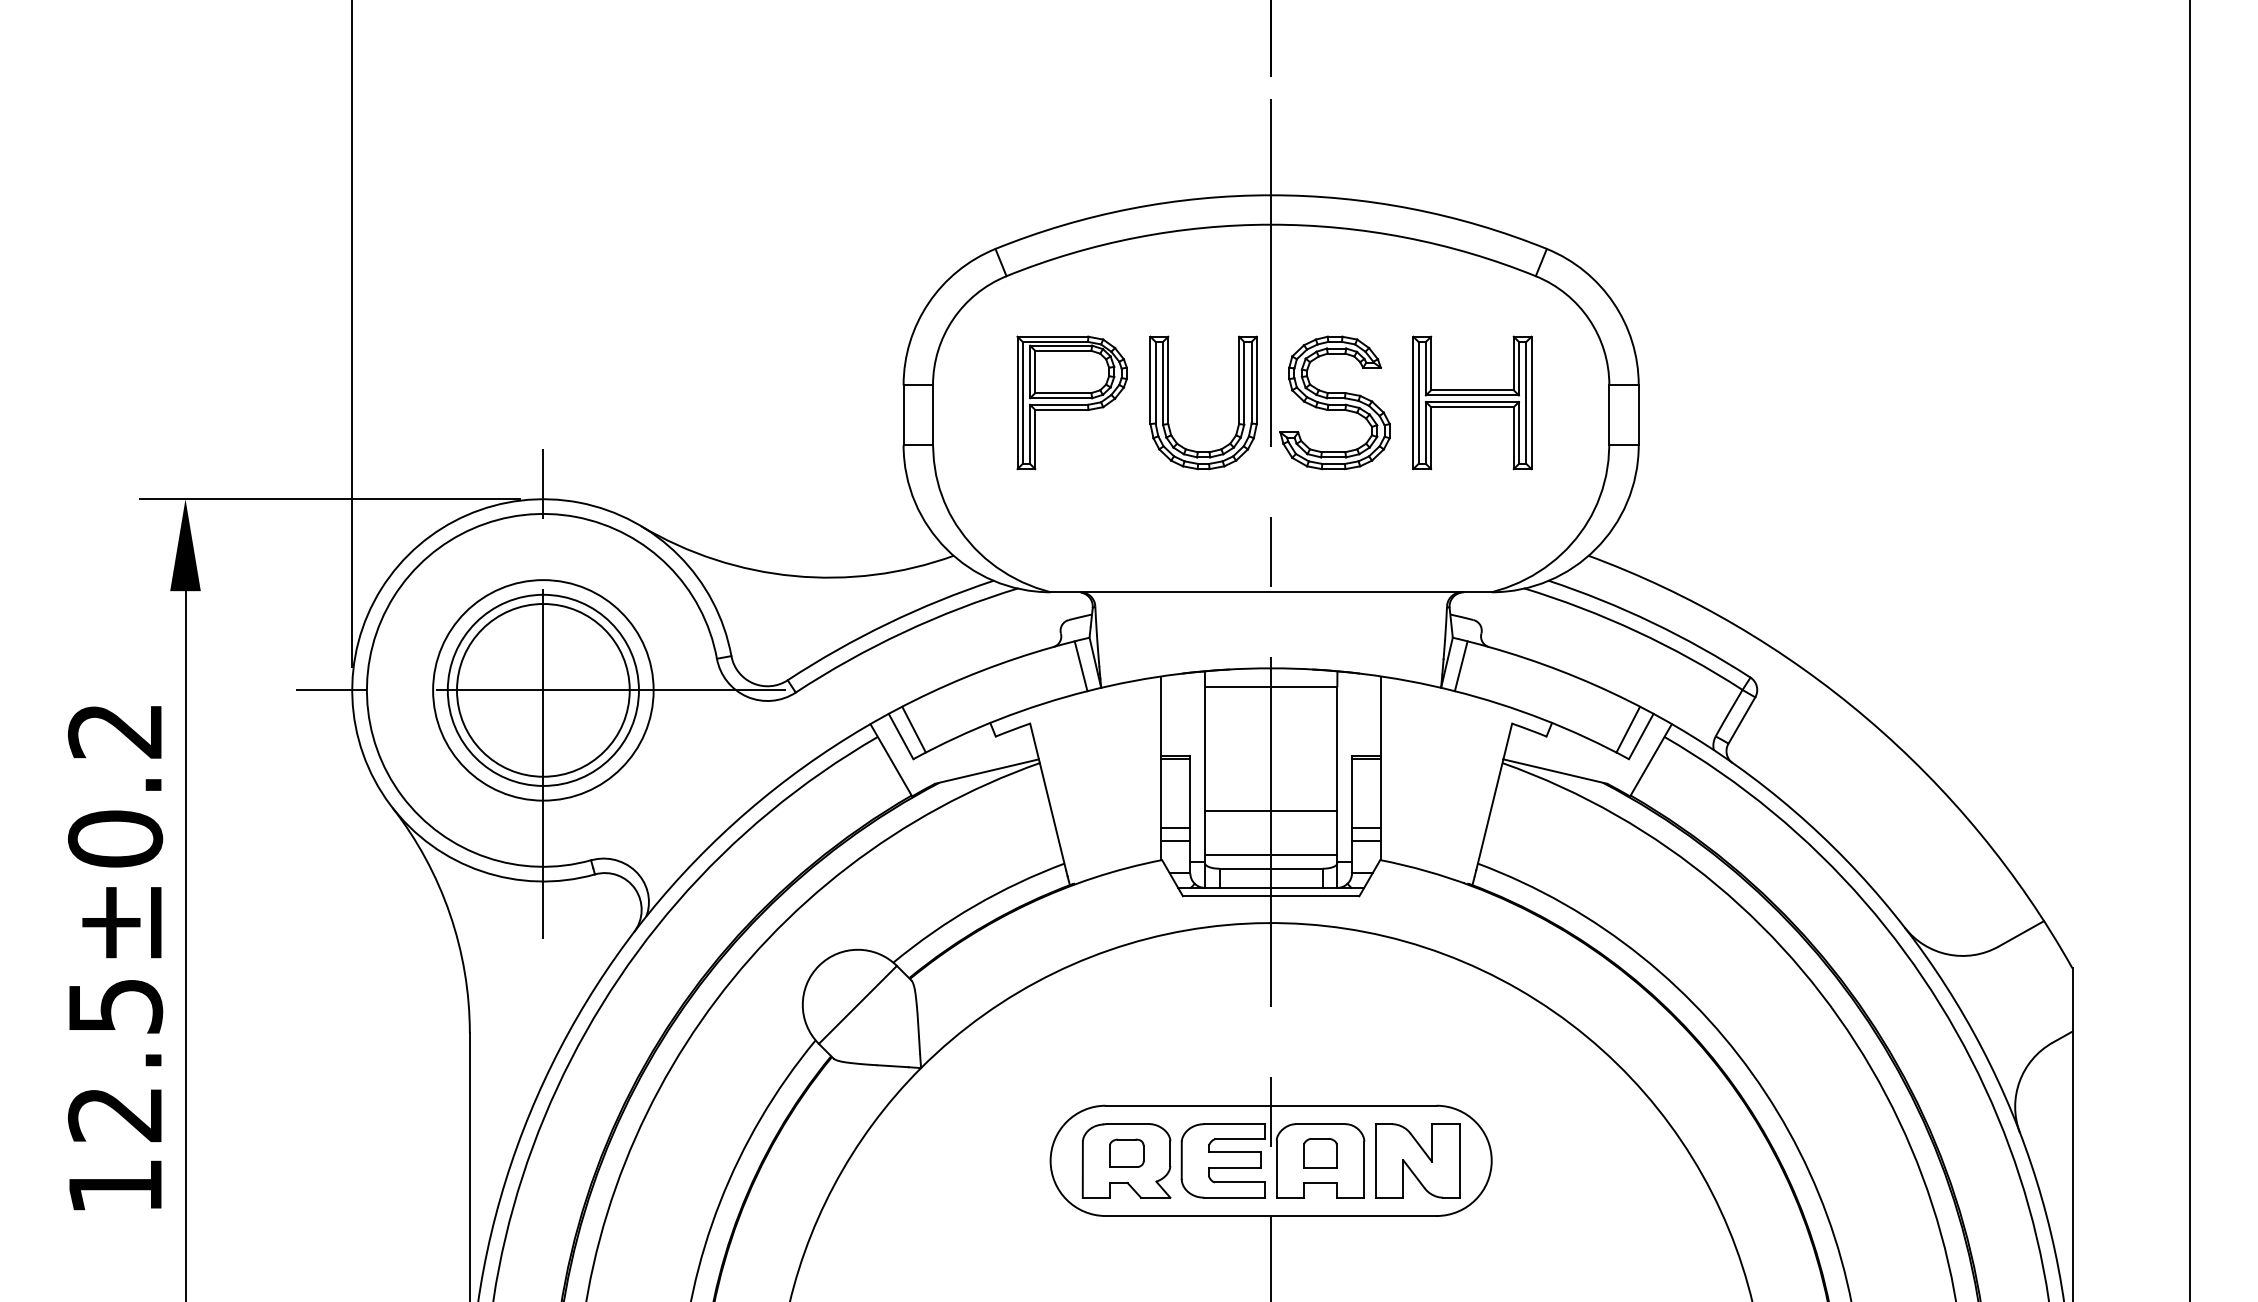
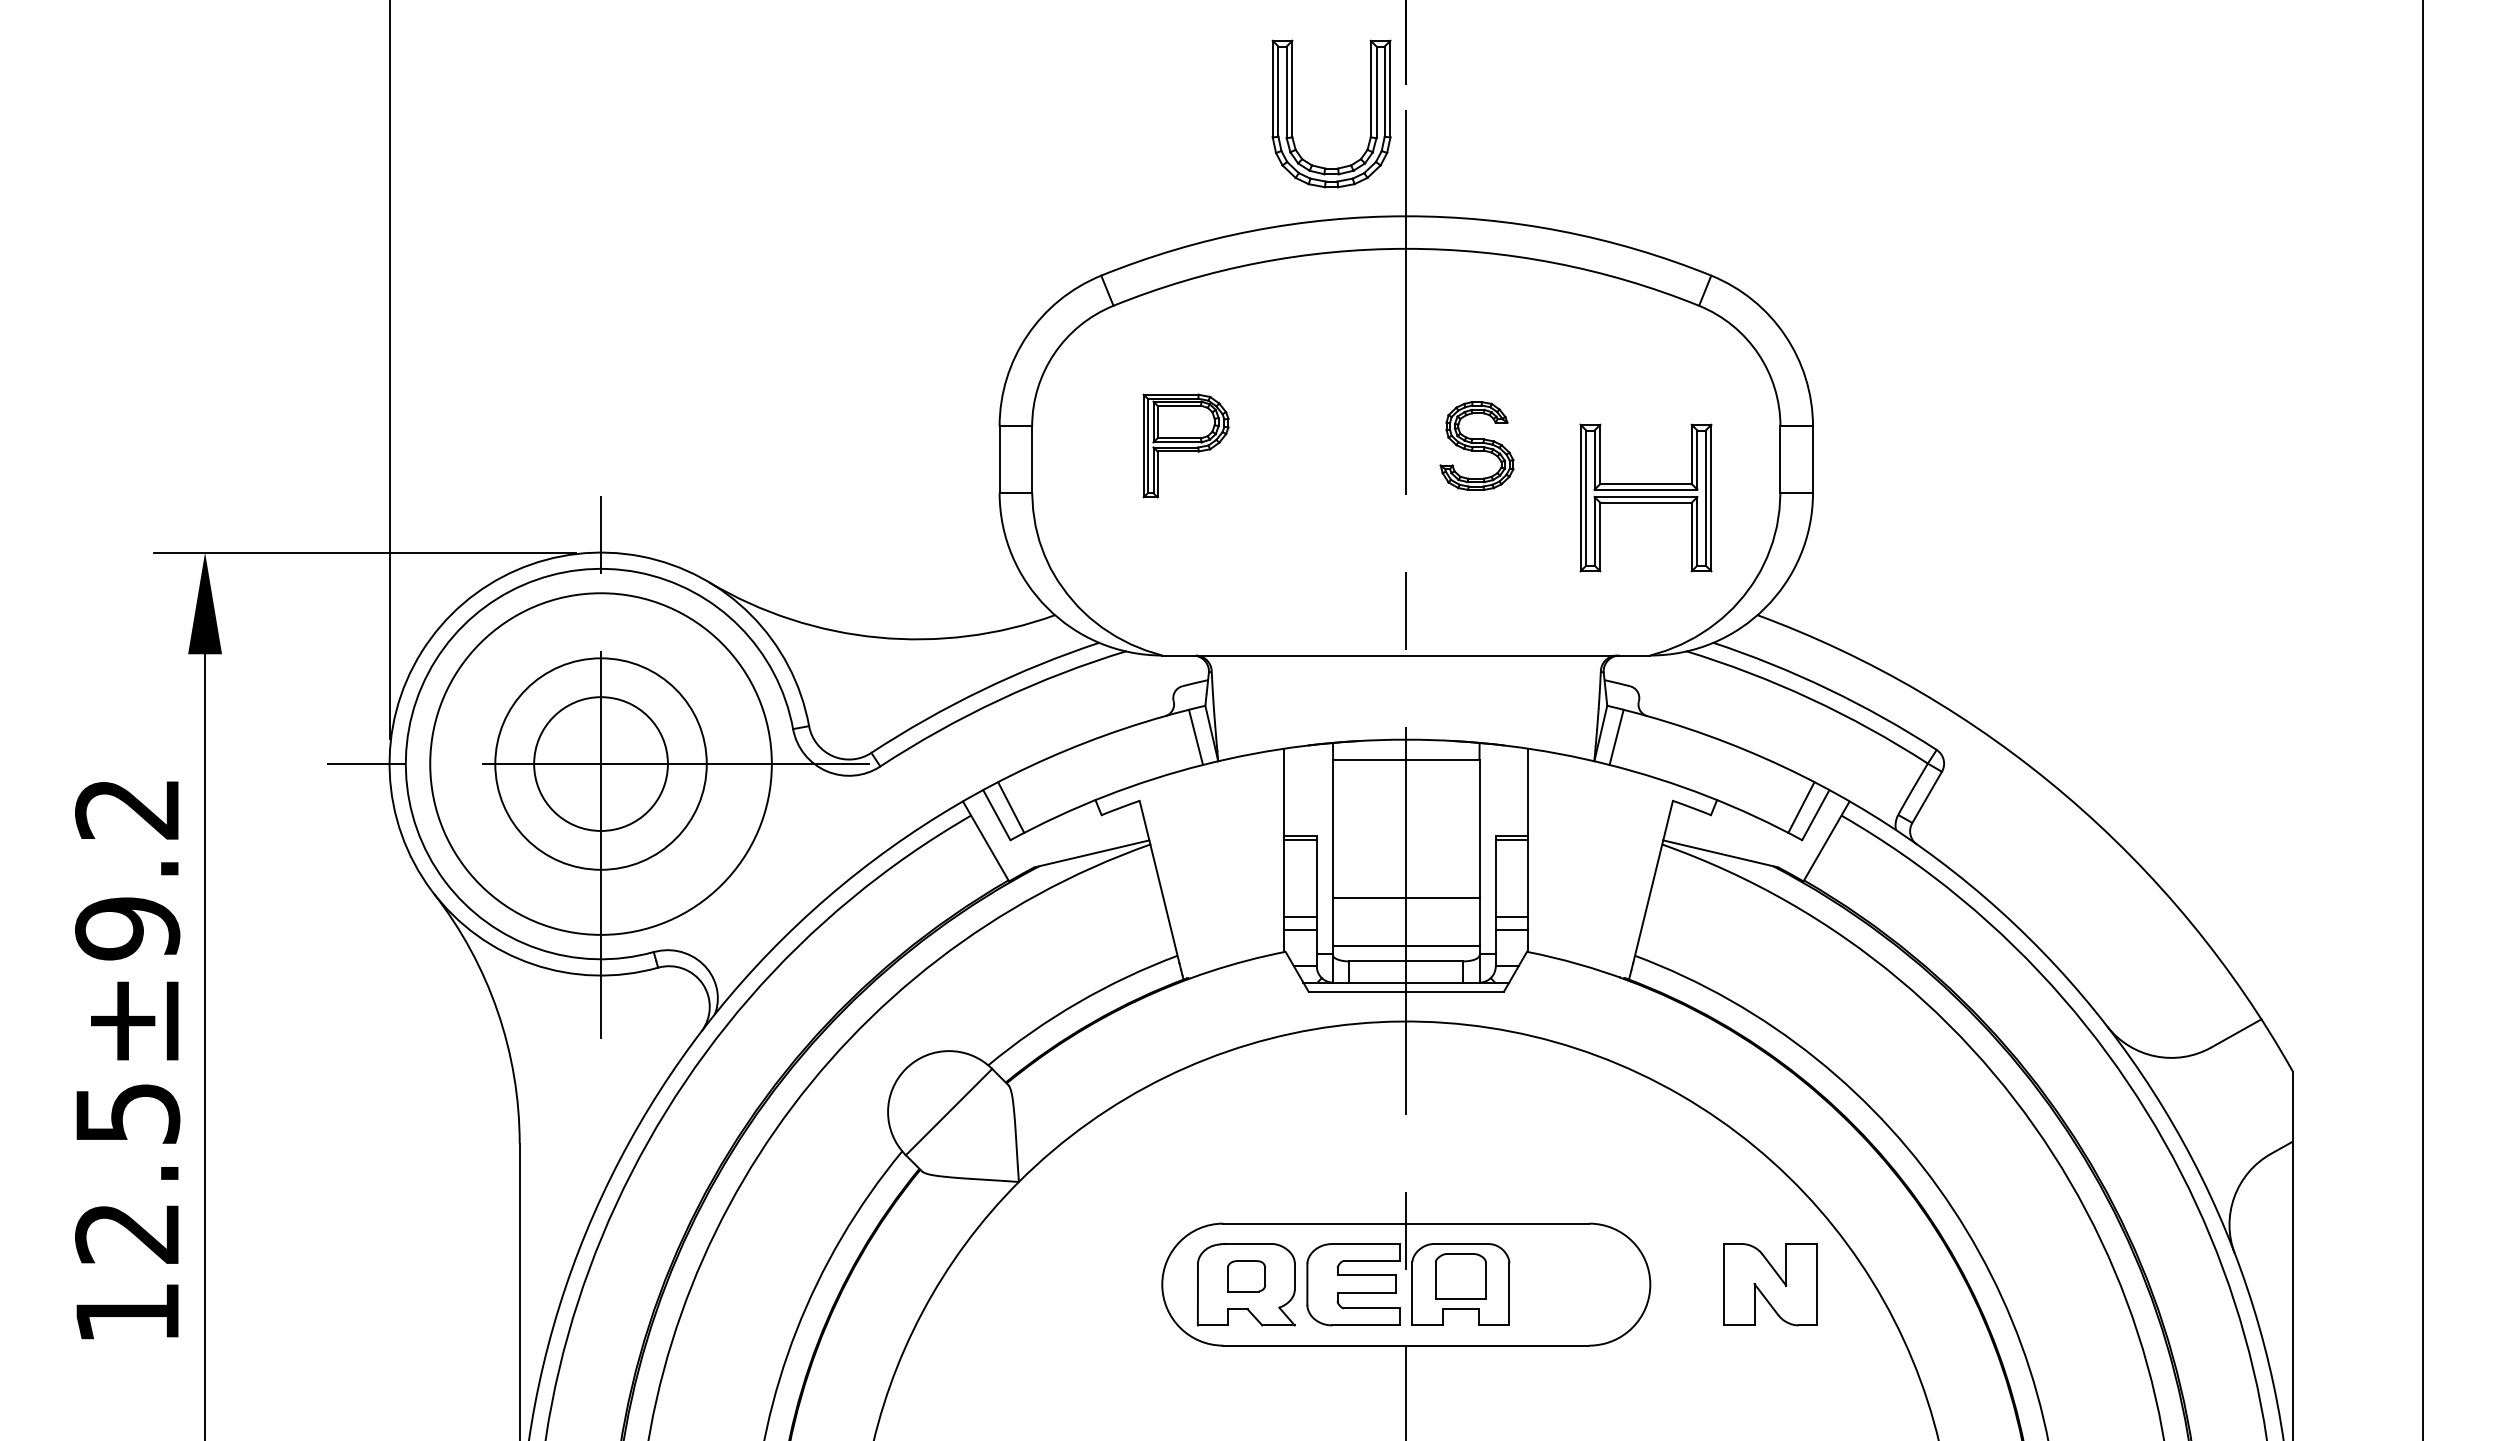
part: (1071, 402) -> (1185, 445), size x0.7
part: (1168, 402) -> (1292, 113), moved
part: (1334, 402) -> (1476, 445), size x0.6
part: (1471, 402) -> (1645, 497), moved
circle: (542, 689) -> (600, 763), size x0.7
circle: (543, 690) -> (601, 764), size x1.4
text: (115, 838) -> (127, 928), 12.5±0.2 -> 12.5±9.2
part: (1320, 1152) -> (1460, 1275), size x1.4
part: (1417, 1160) -> (1770, 1284), moved

